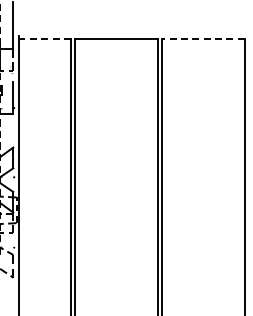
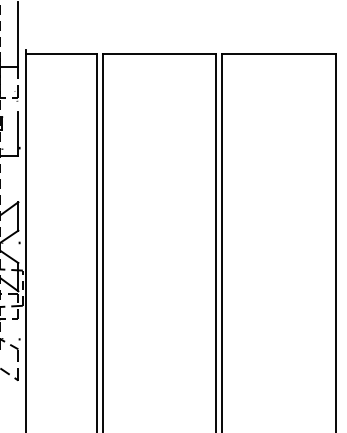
line: (44, 39) -> (61, 54), dashed -> solid
line: (202, 39) -> (277, 54), dashed -> solid

